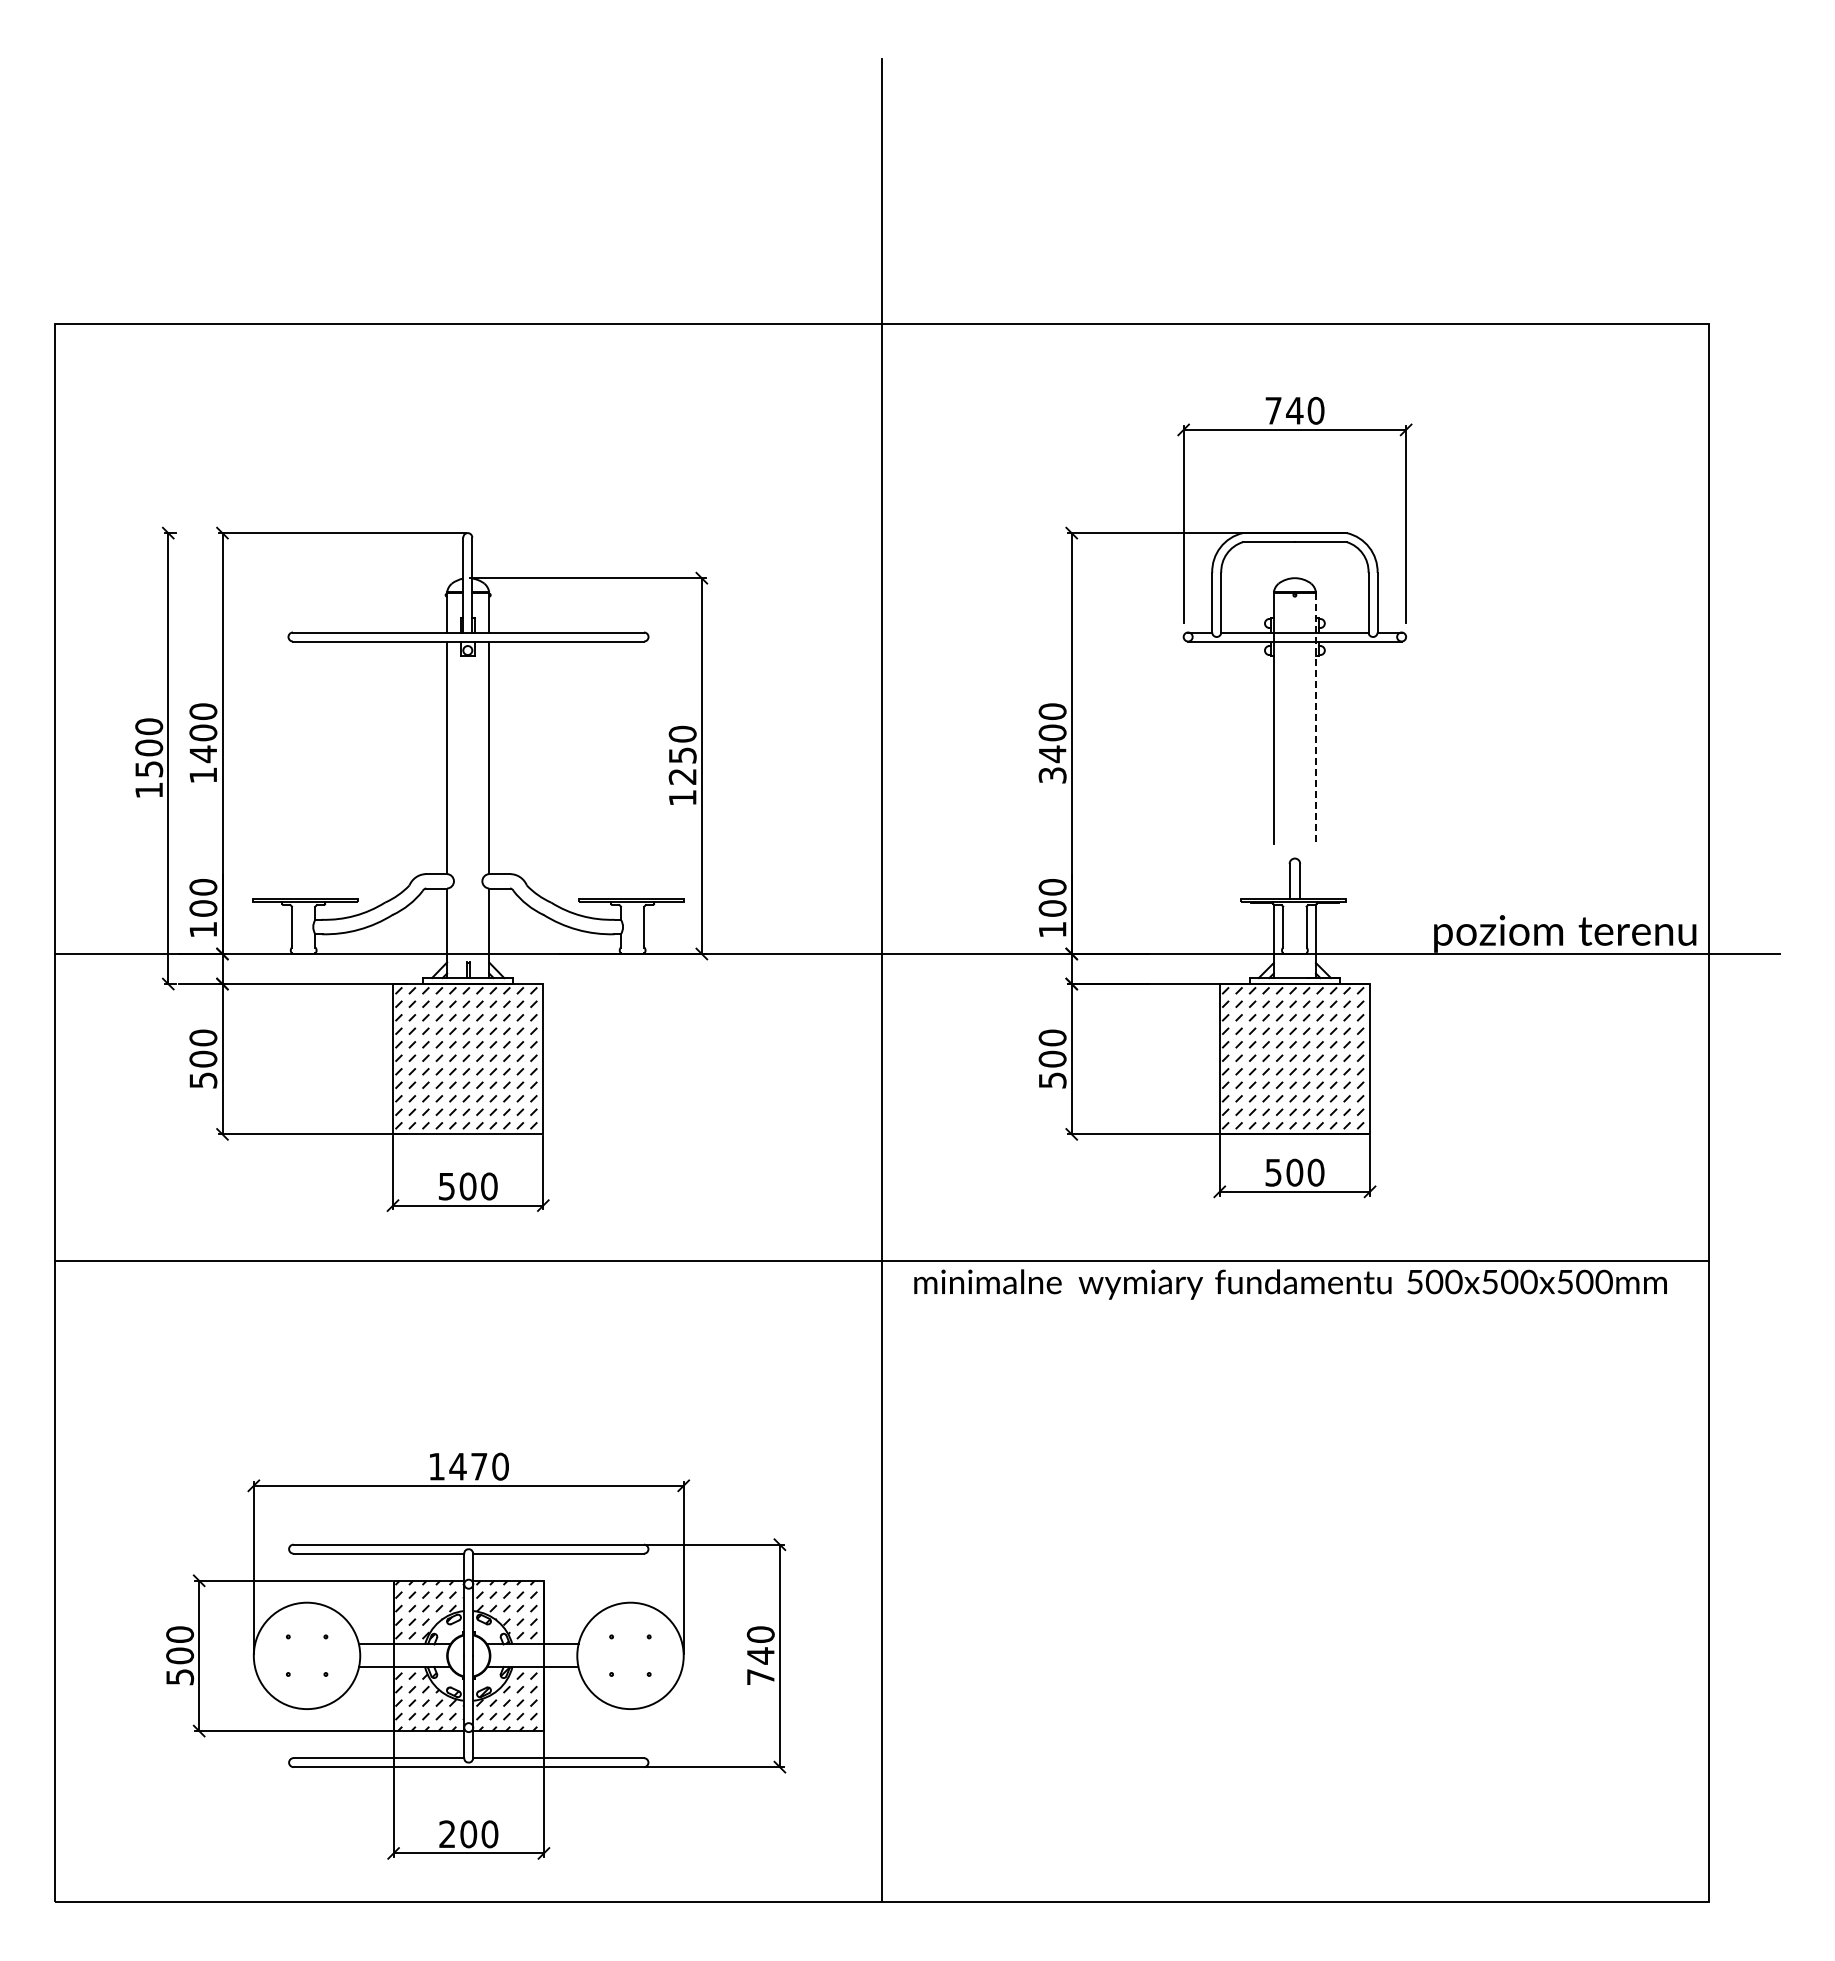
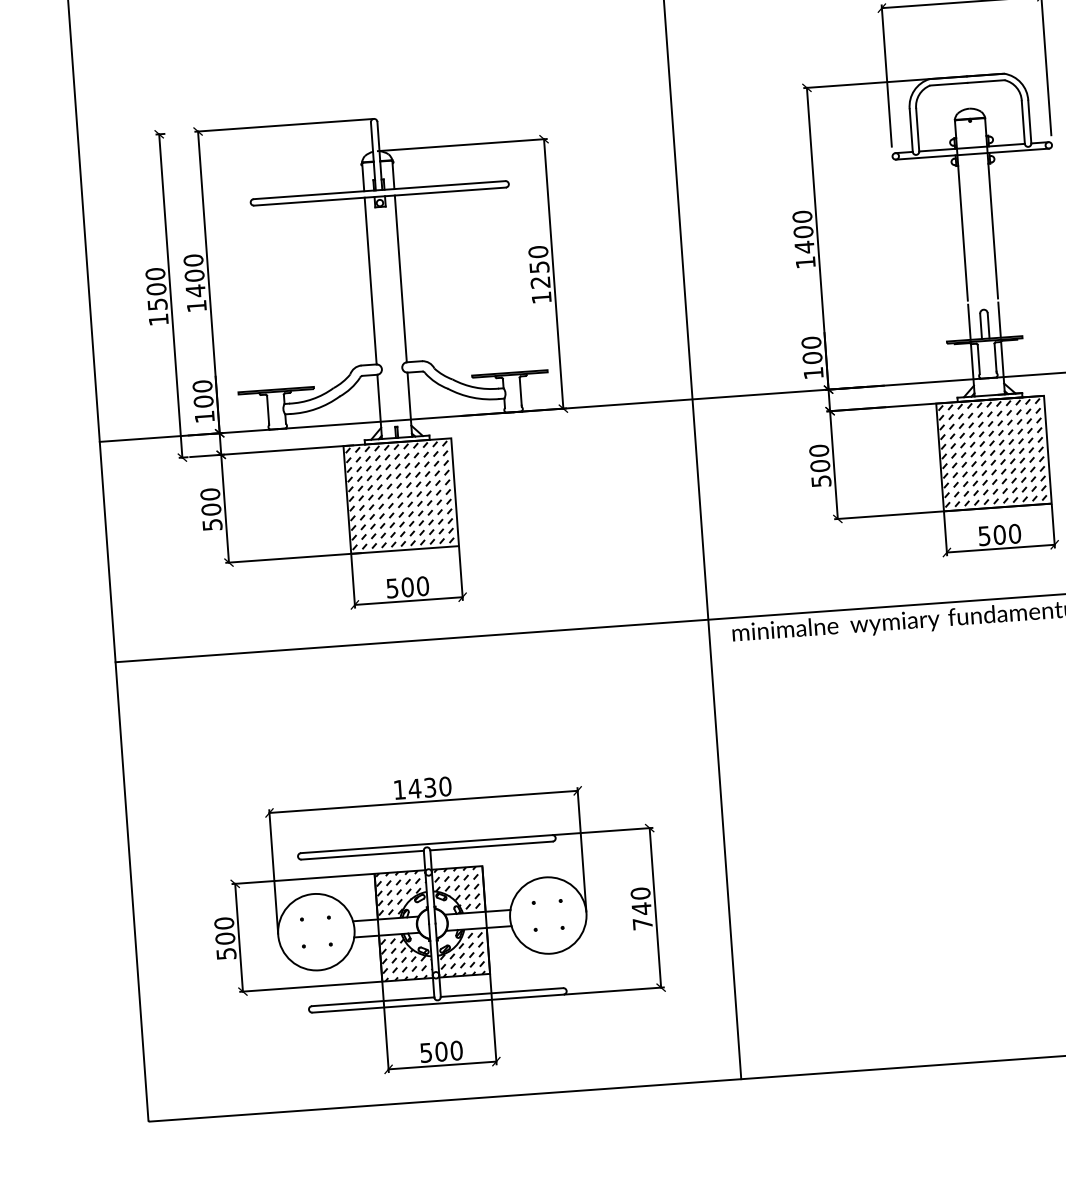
line: (1315, 718) -> (991, 208), dashed -> solid
text: (1052, 775) -> (805, 262), 3400 -> 1400
line: (1273, 874) -> (969, 322), added
line: (1315, 874) -> (999, 320), added
text: (479, 1466) -> (430, 787), 1470 -> 1430
text: (447, 1834) -> (426, 1053), 200 -> 500

